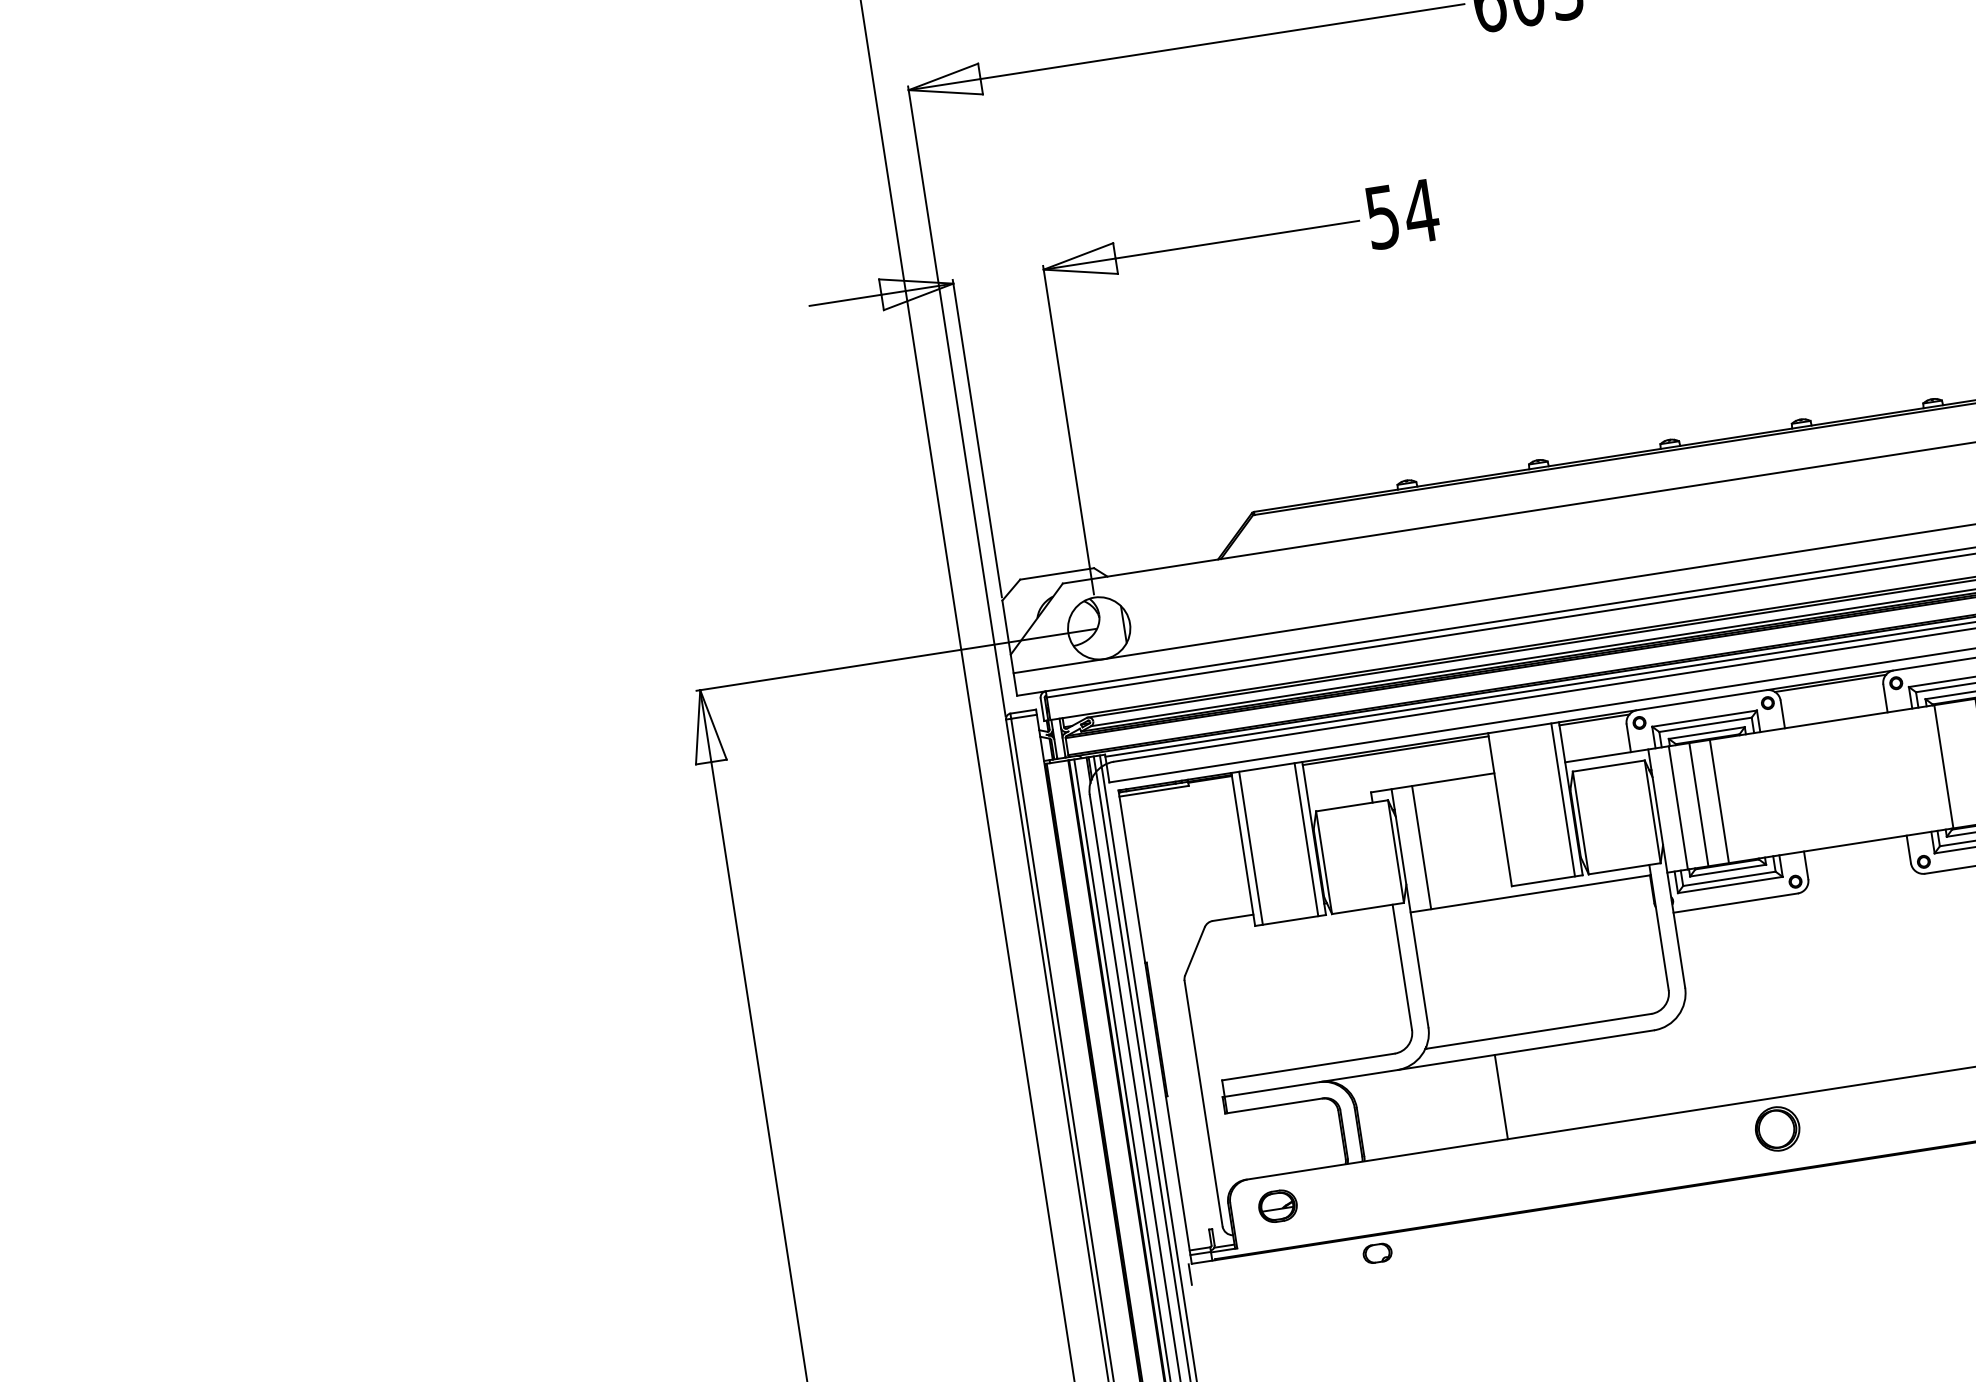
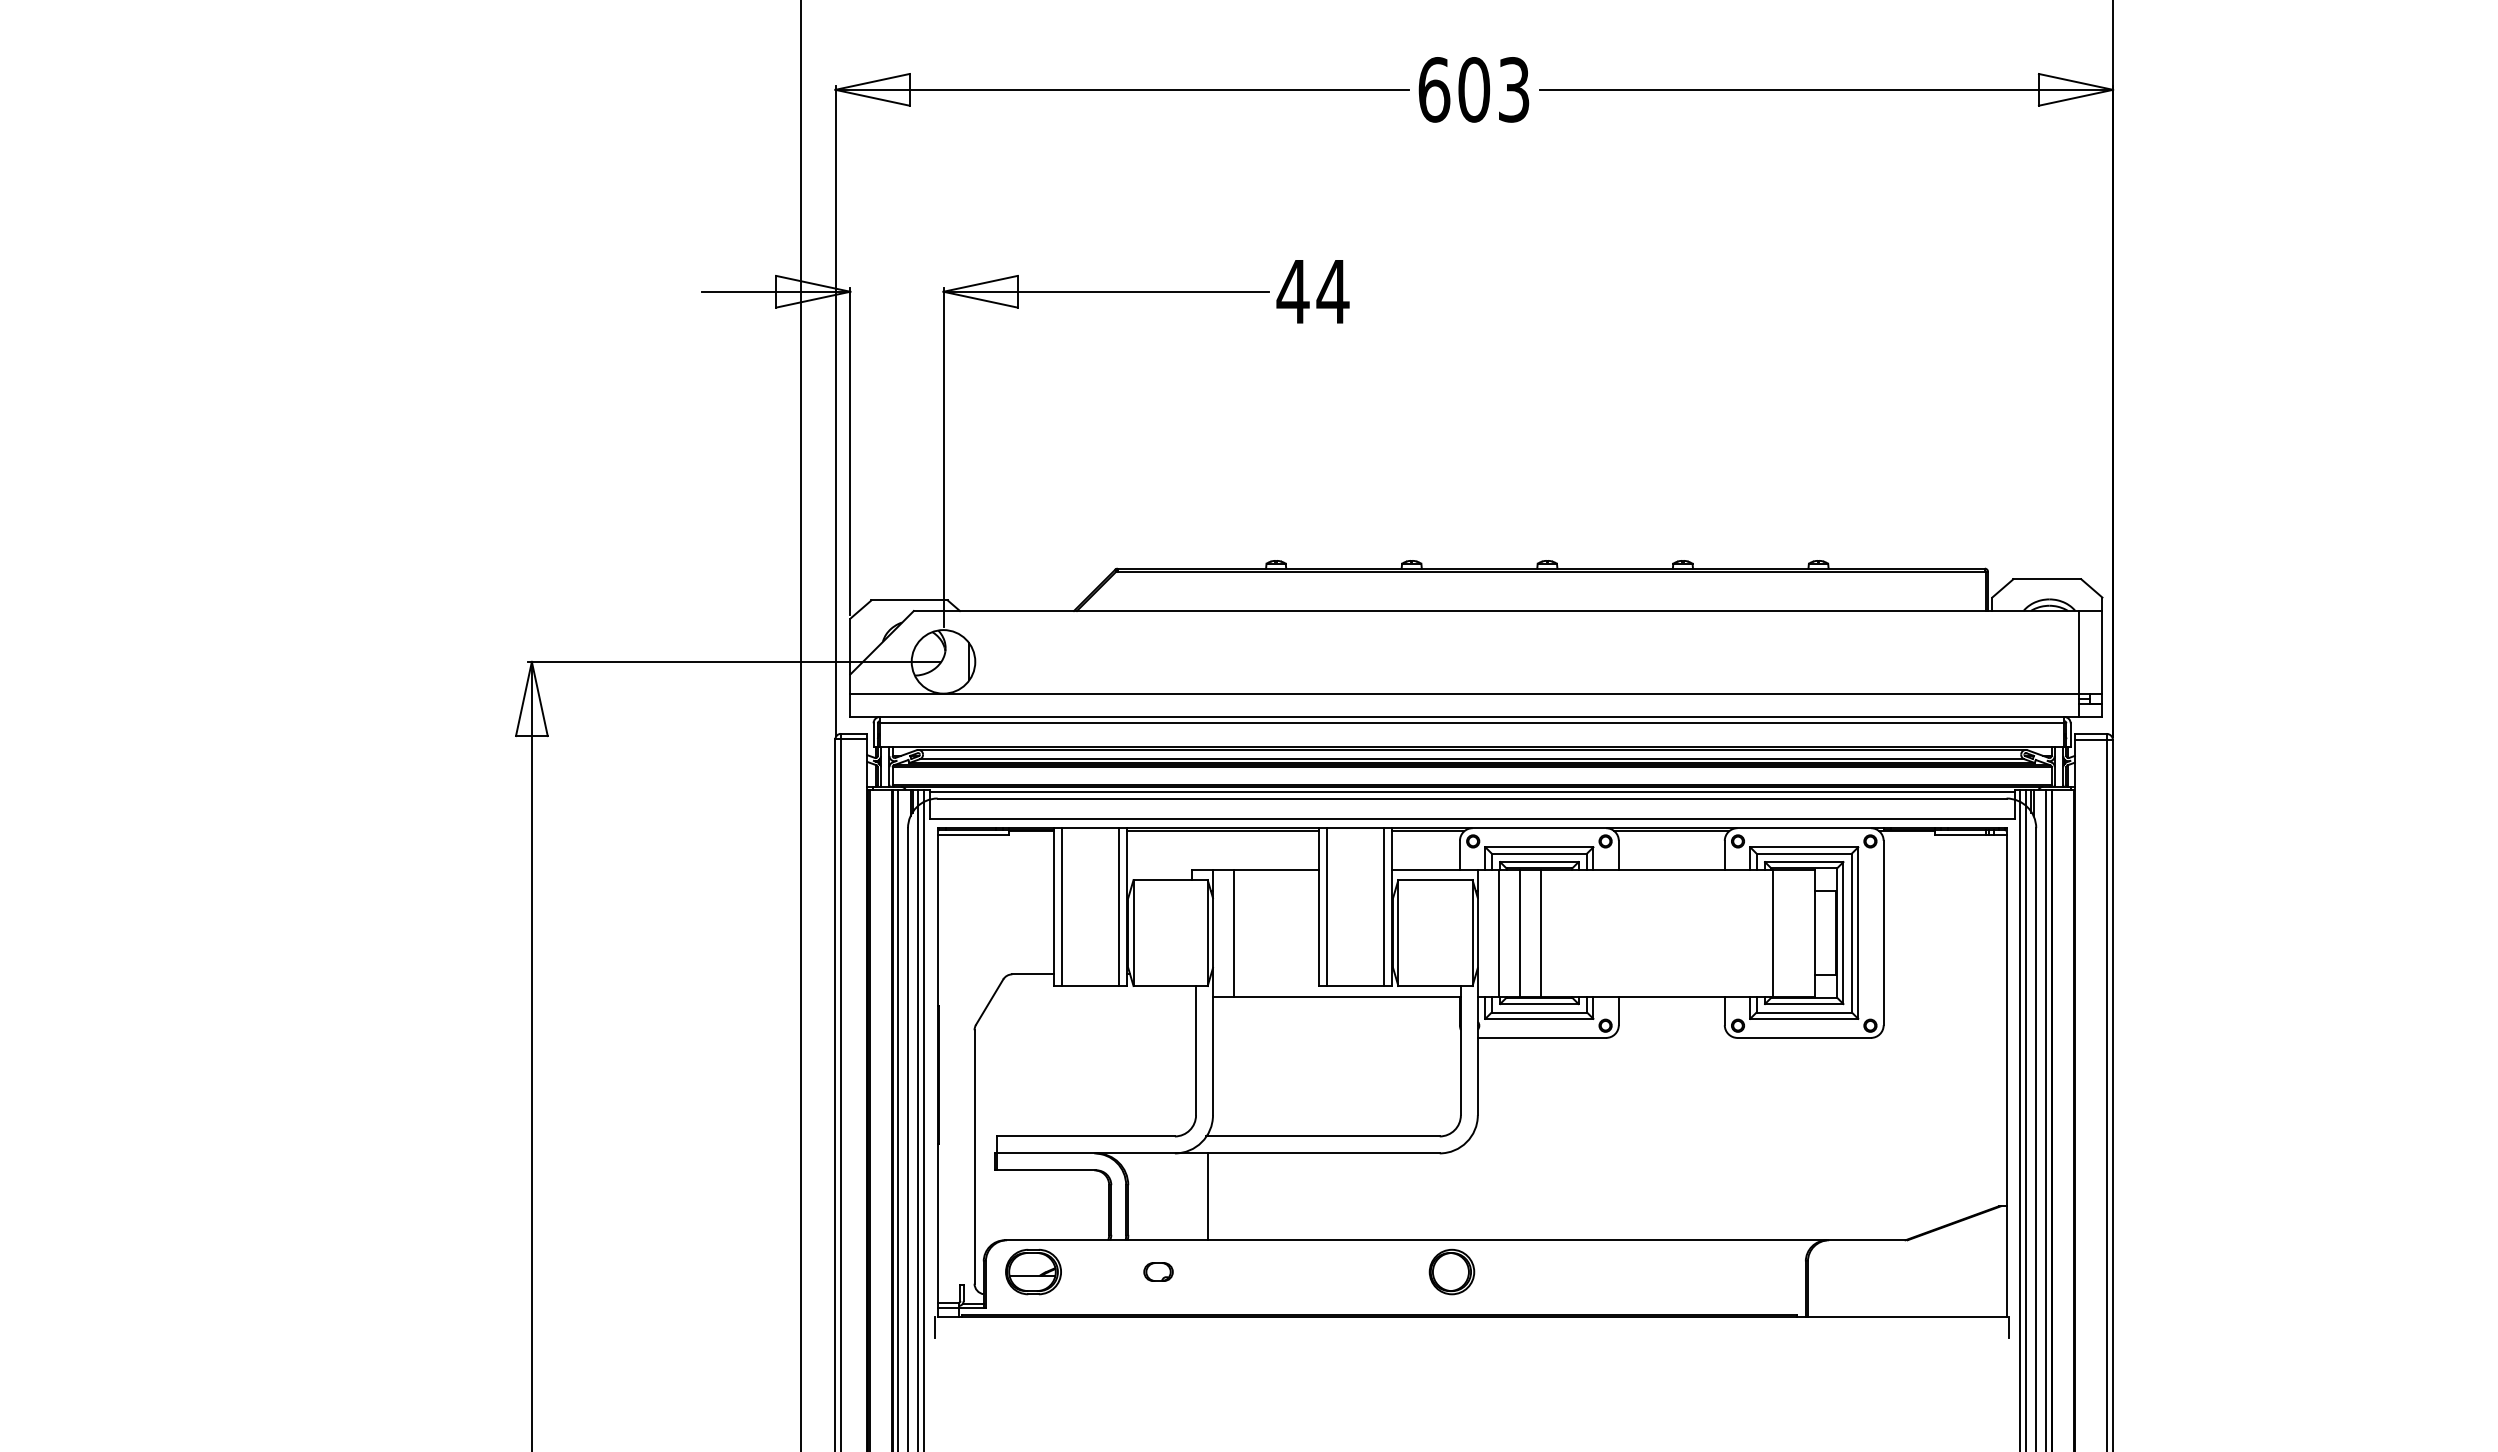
text: (1382, 218) -> (1292, 292), 54 -> 44
line: (1508, 808) -> (1327, 907), added
line: (1501, 1096) -> (1207, 1196), moved
part: (1777, 1128) -> (1451, 1271), moved
part: (1277, 1205) -> (1033, 1271), size x1.43
part: (1377, 1252) -> (1158, 1271), moved

